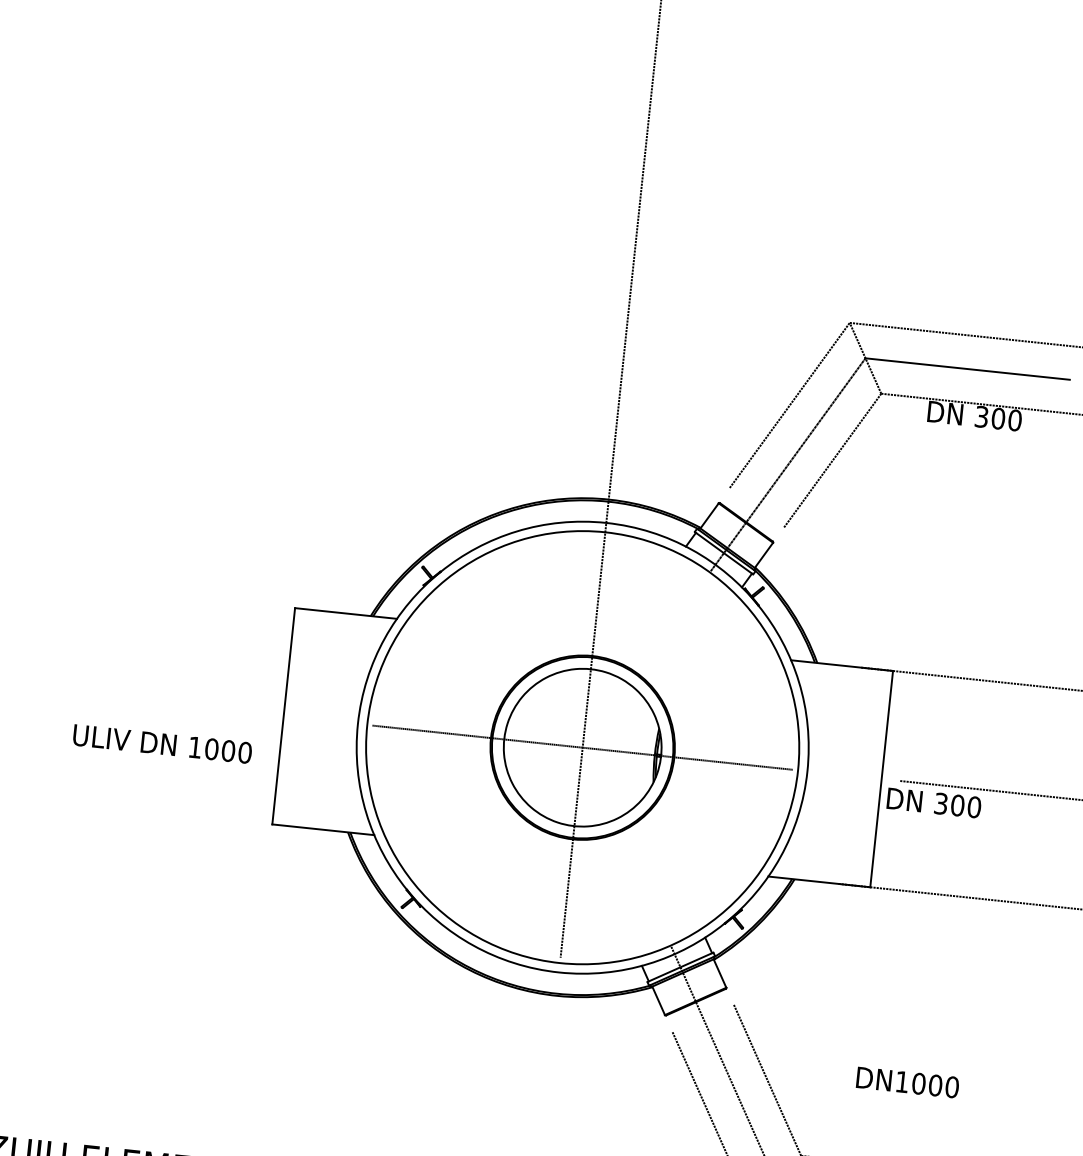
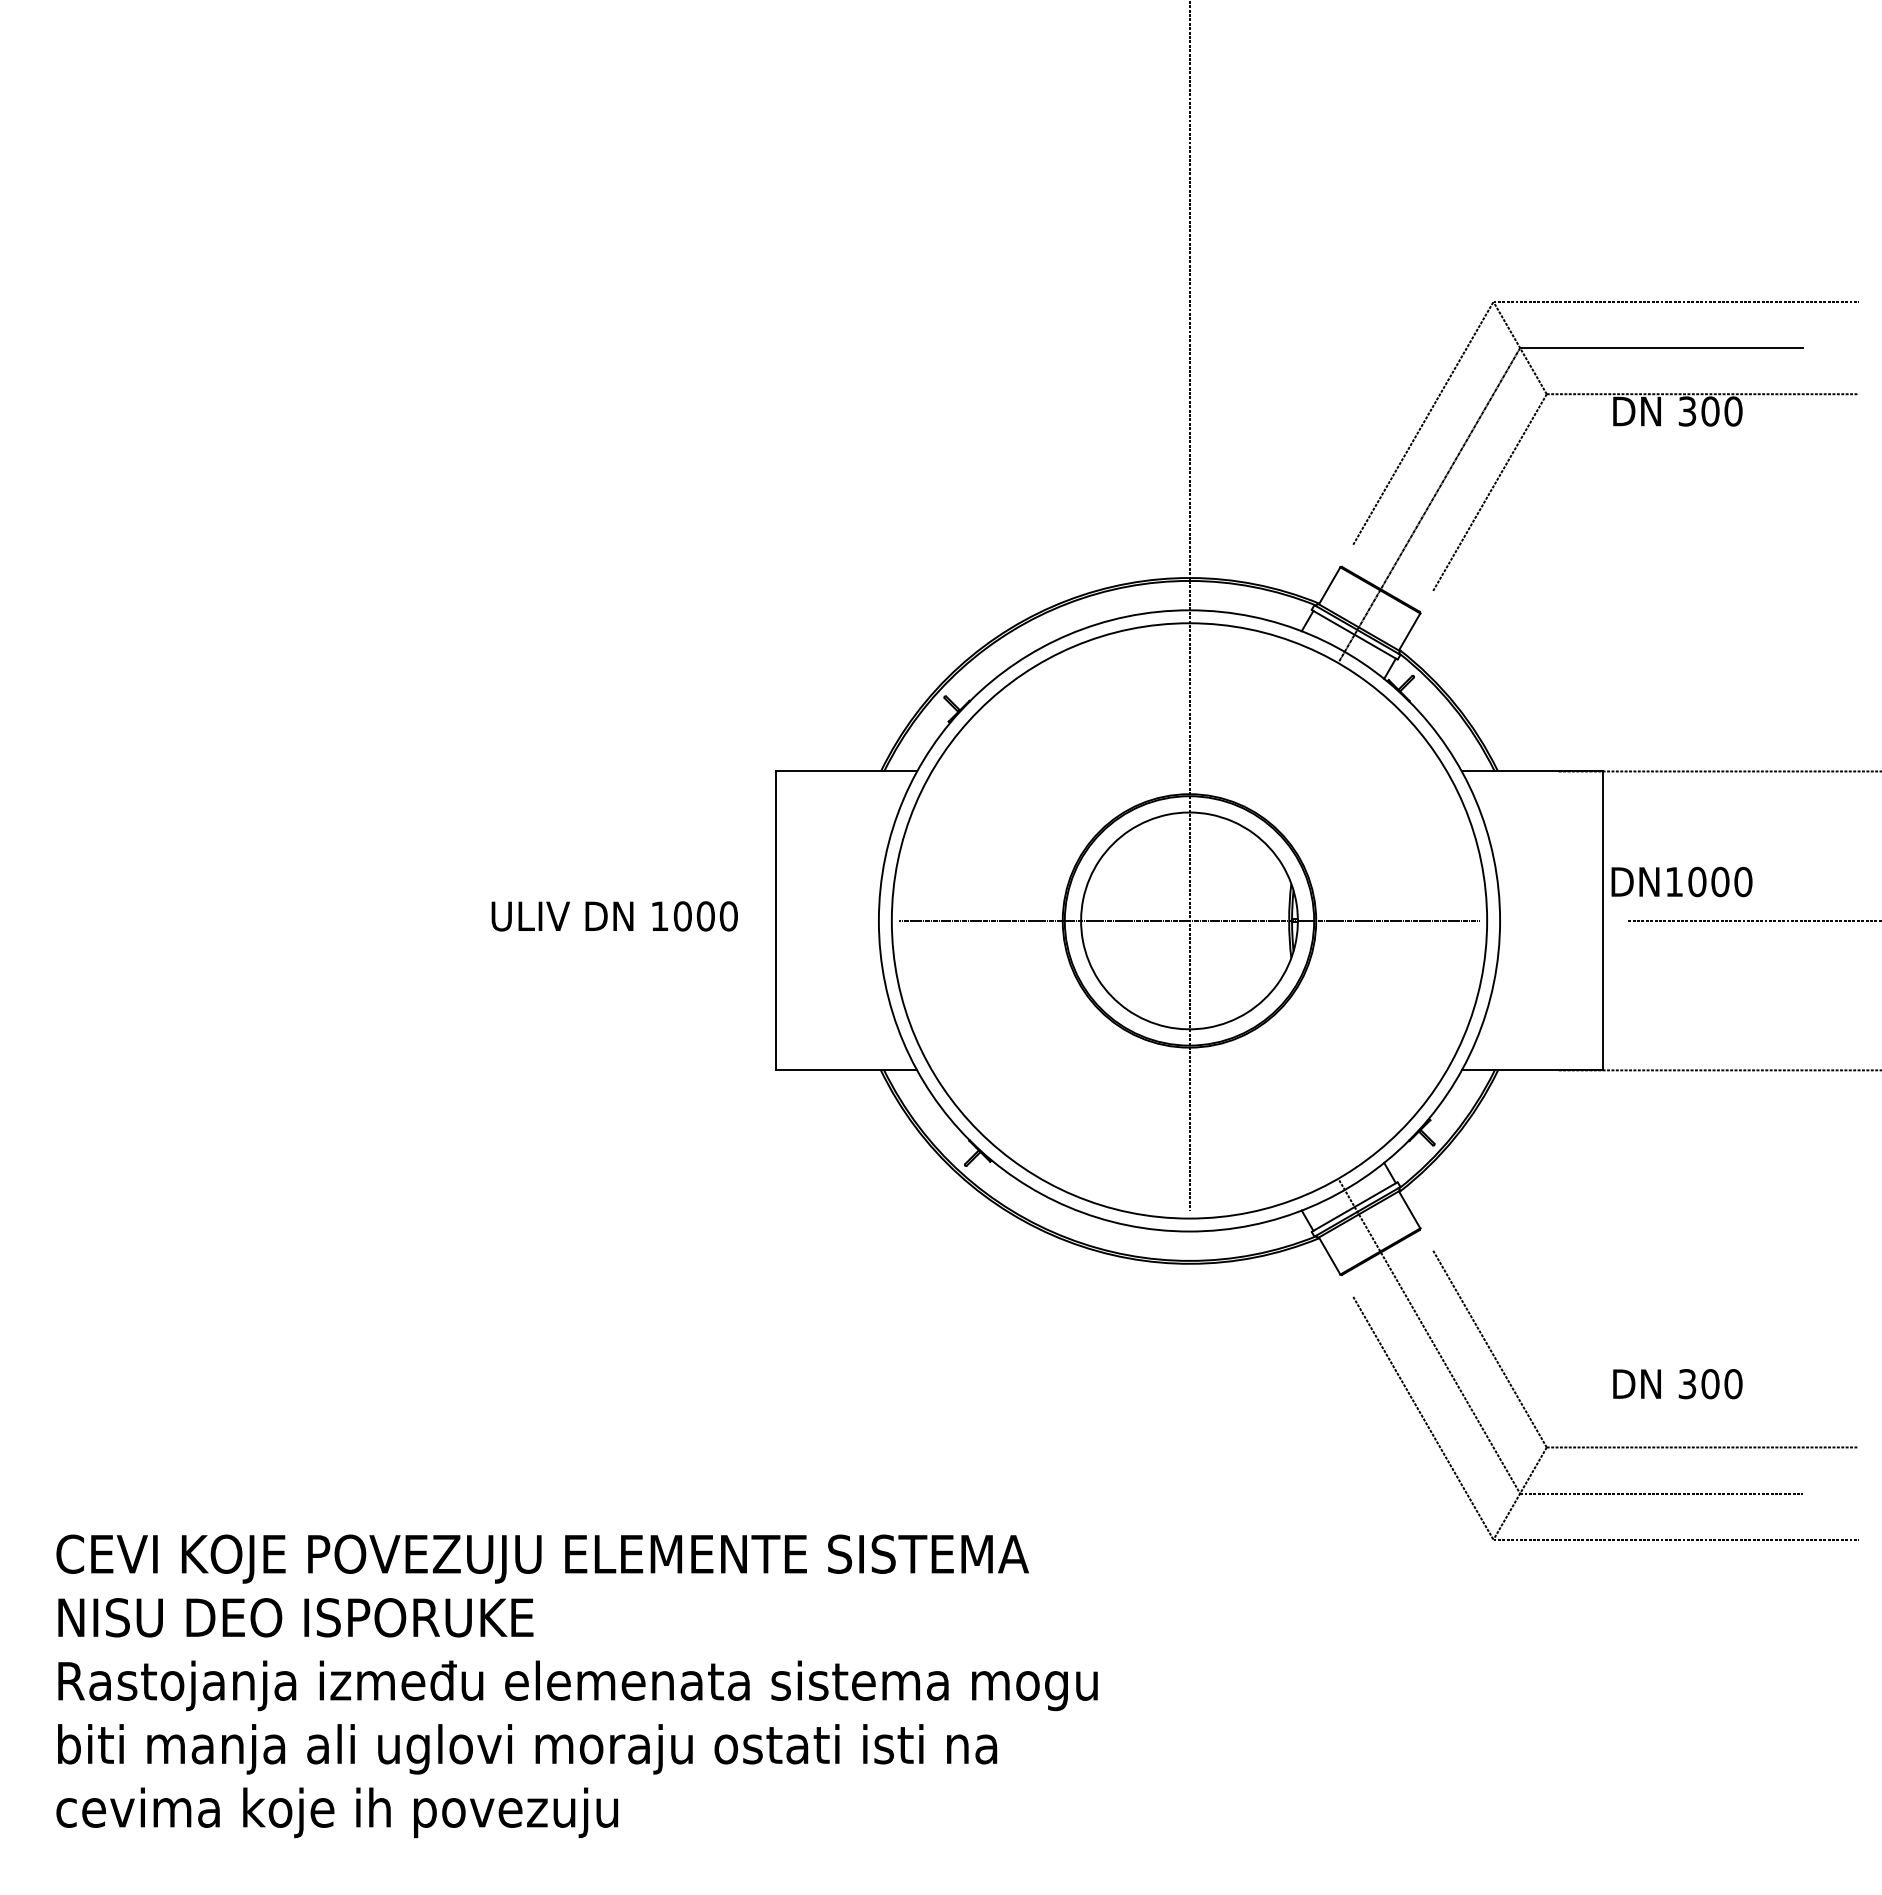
text: (162, 744) -> (614, 916), moved
text: (933, 803) -> (1677, 1384), moved
text: (907, 1082) -> (1681, 881), moved

